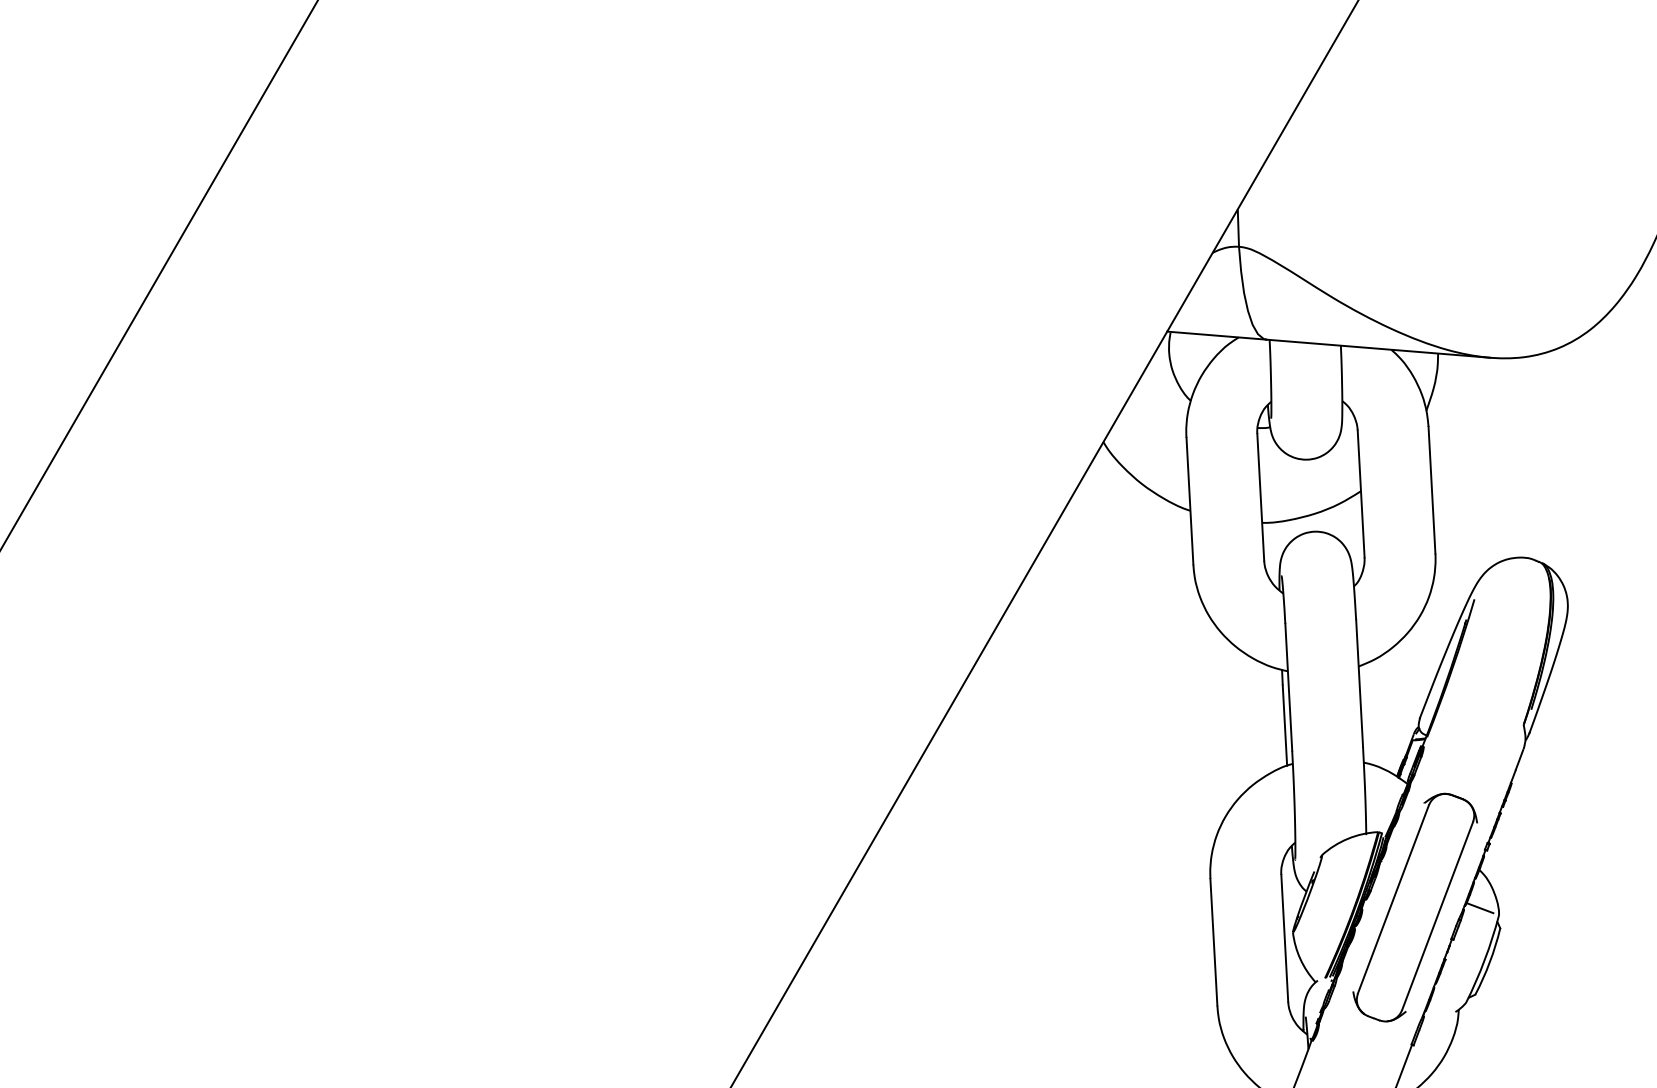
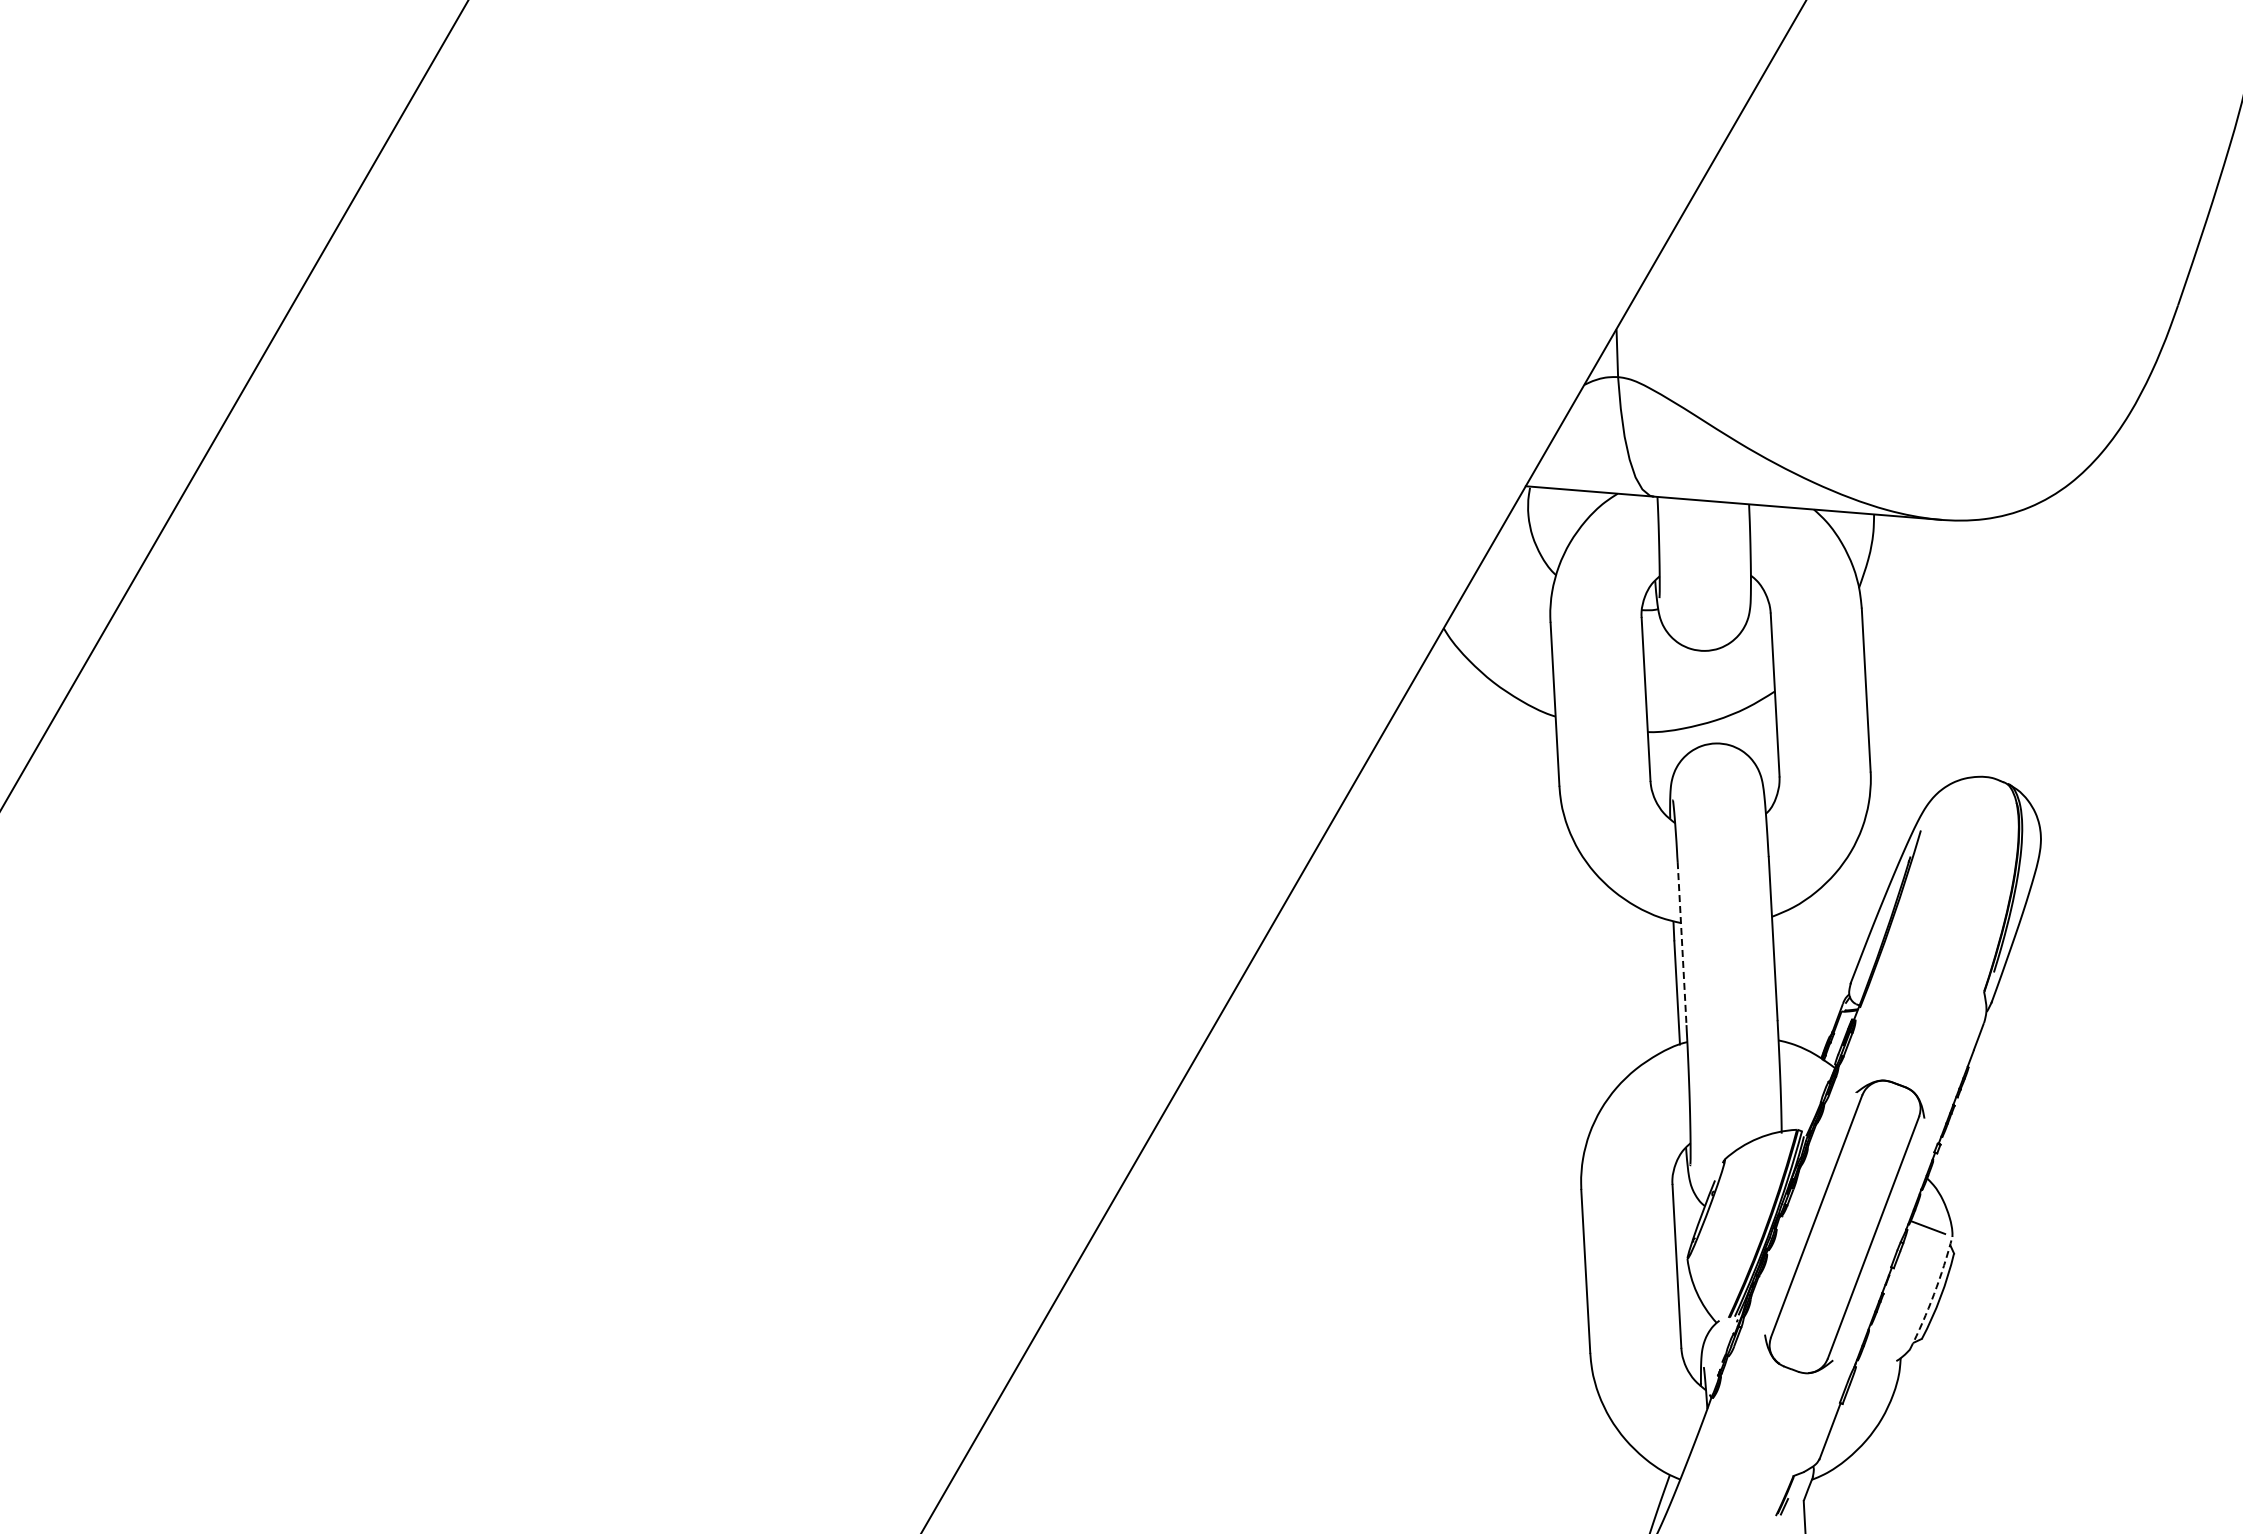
line: (1289, 687) -> (1682, 943), solid -> dashed
arc: (1485, 960) -> (1934, 1294), solid -> dashed

